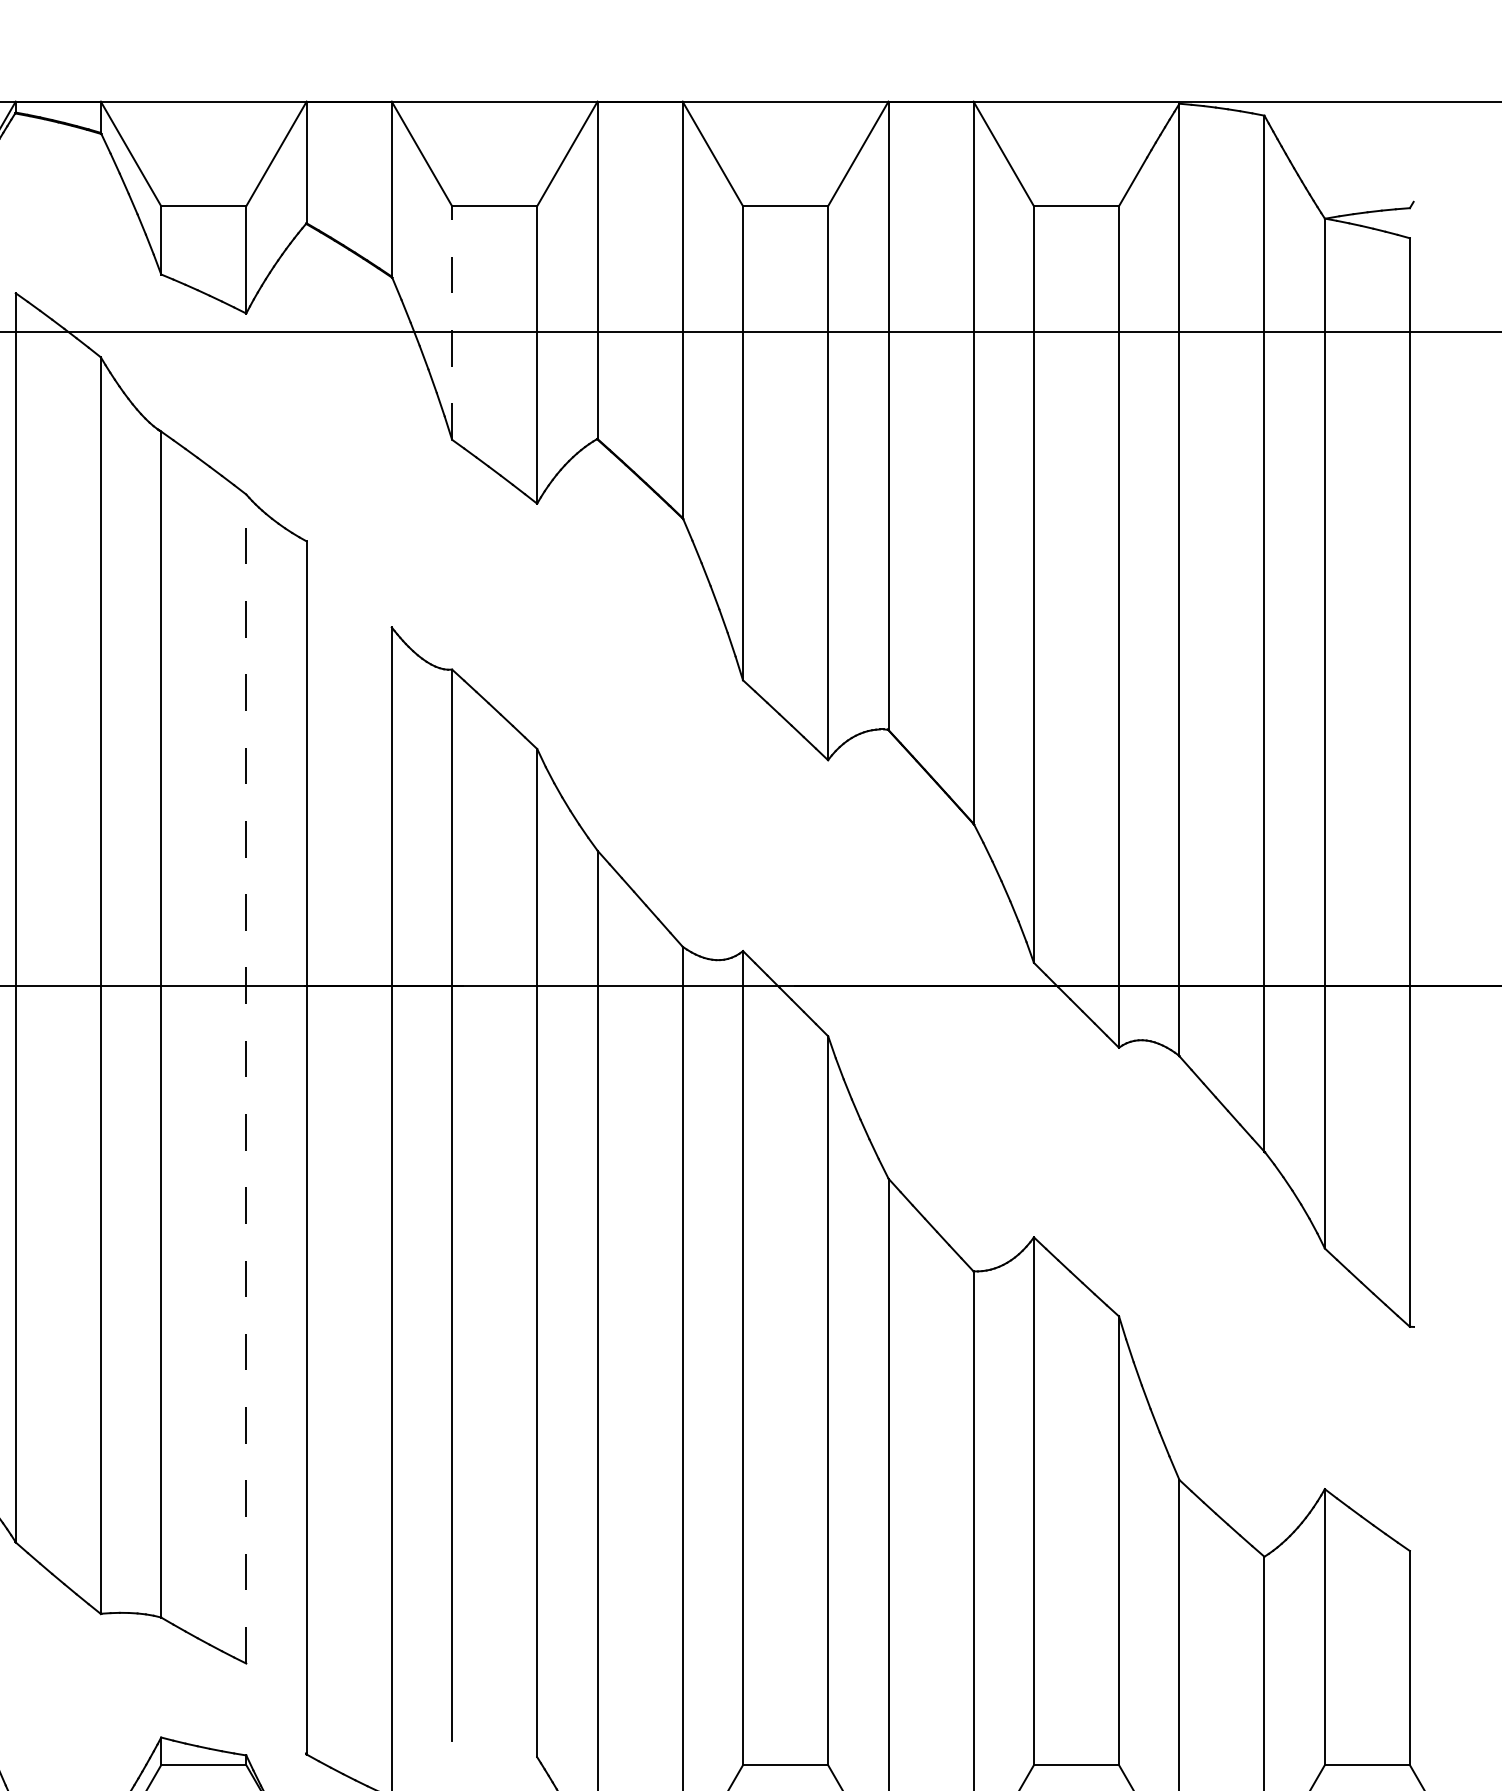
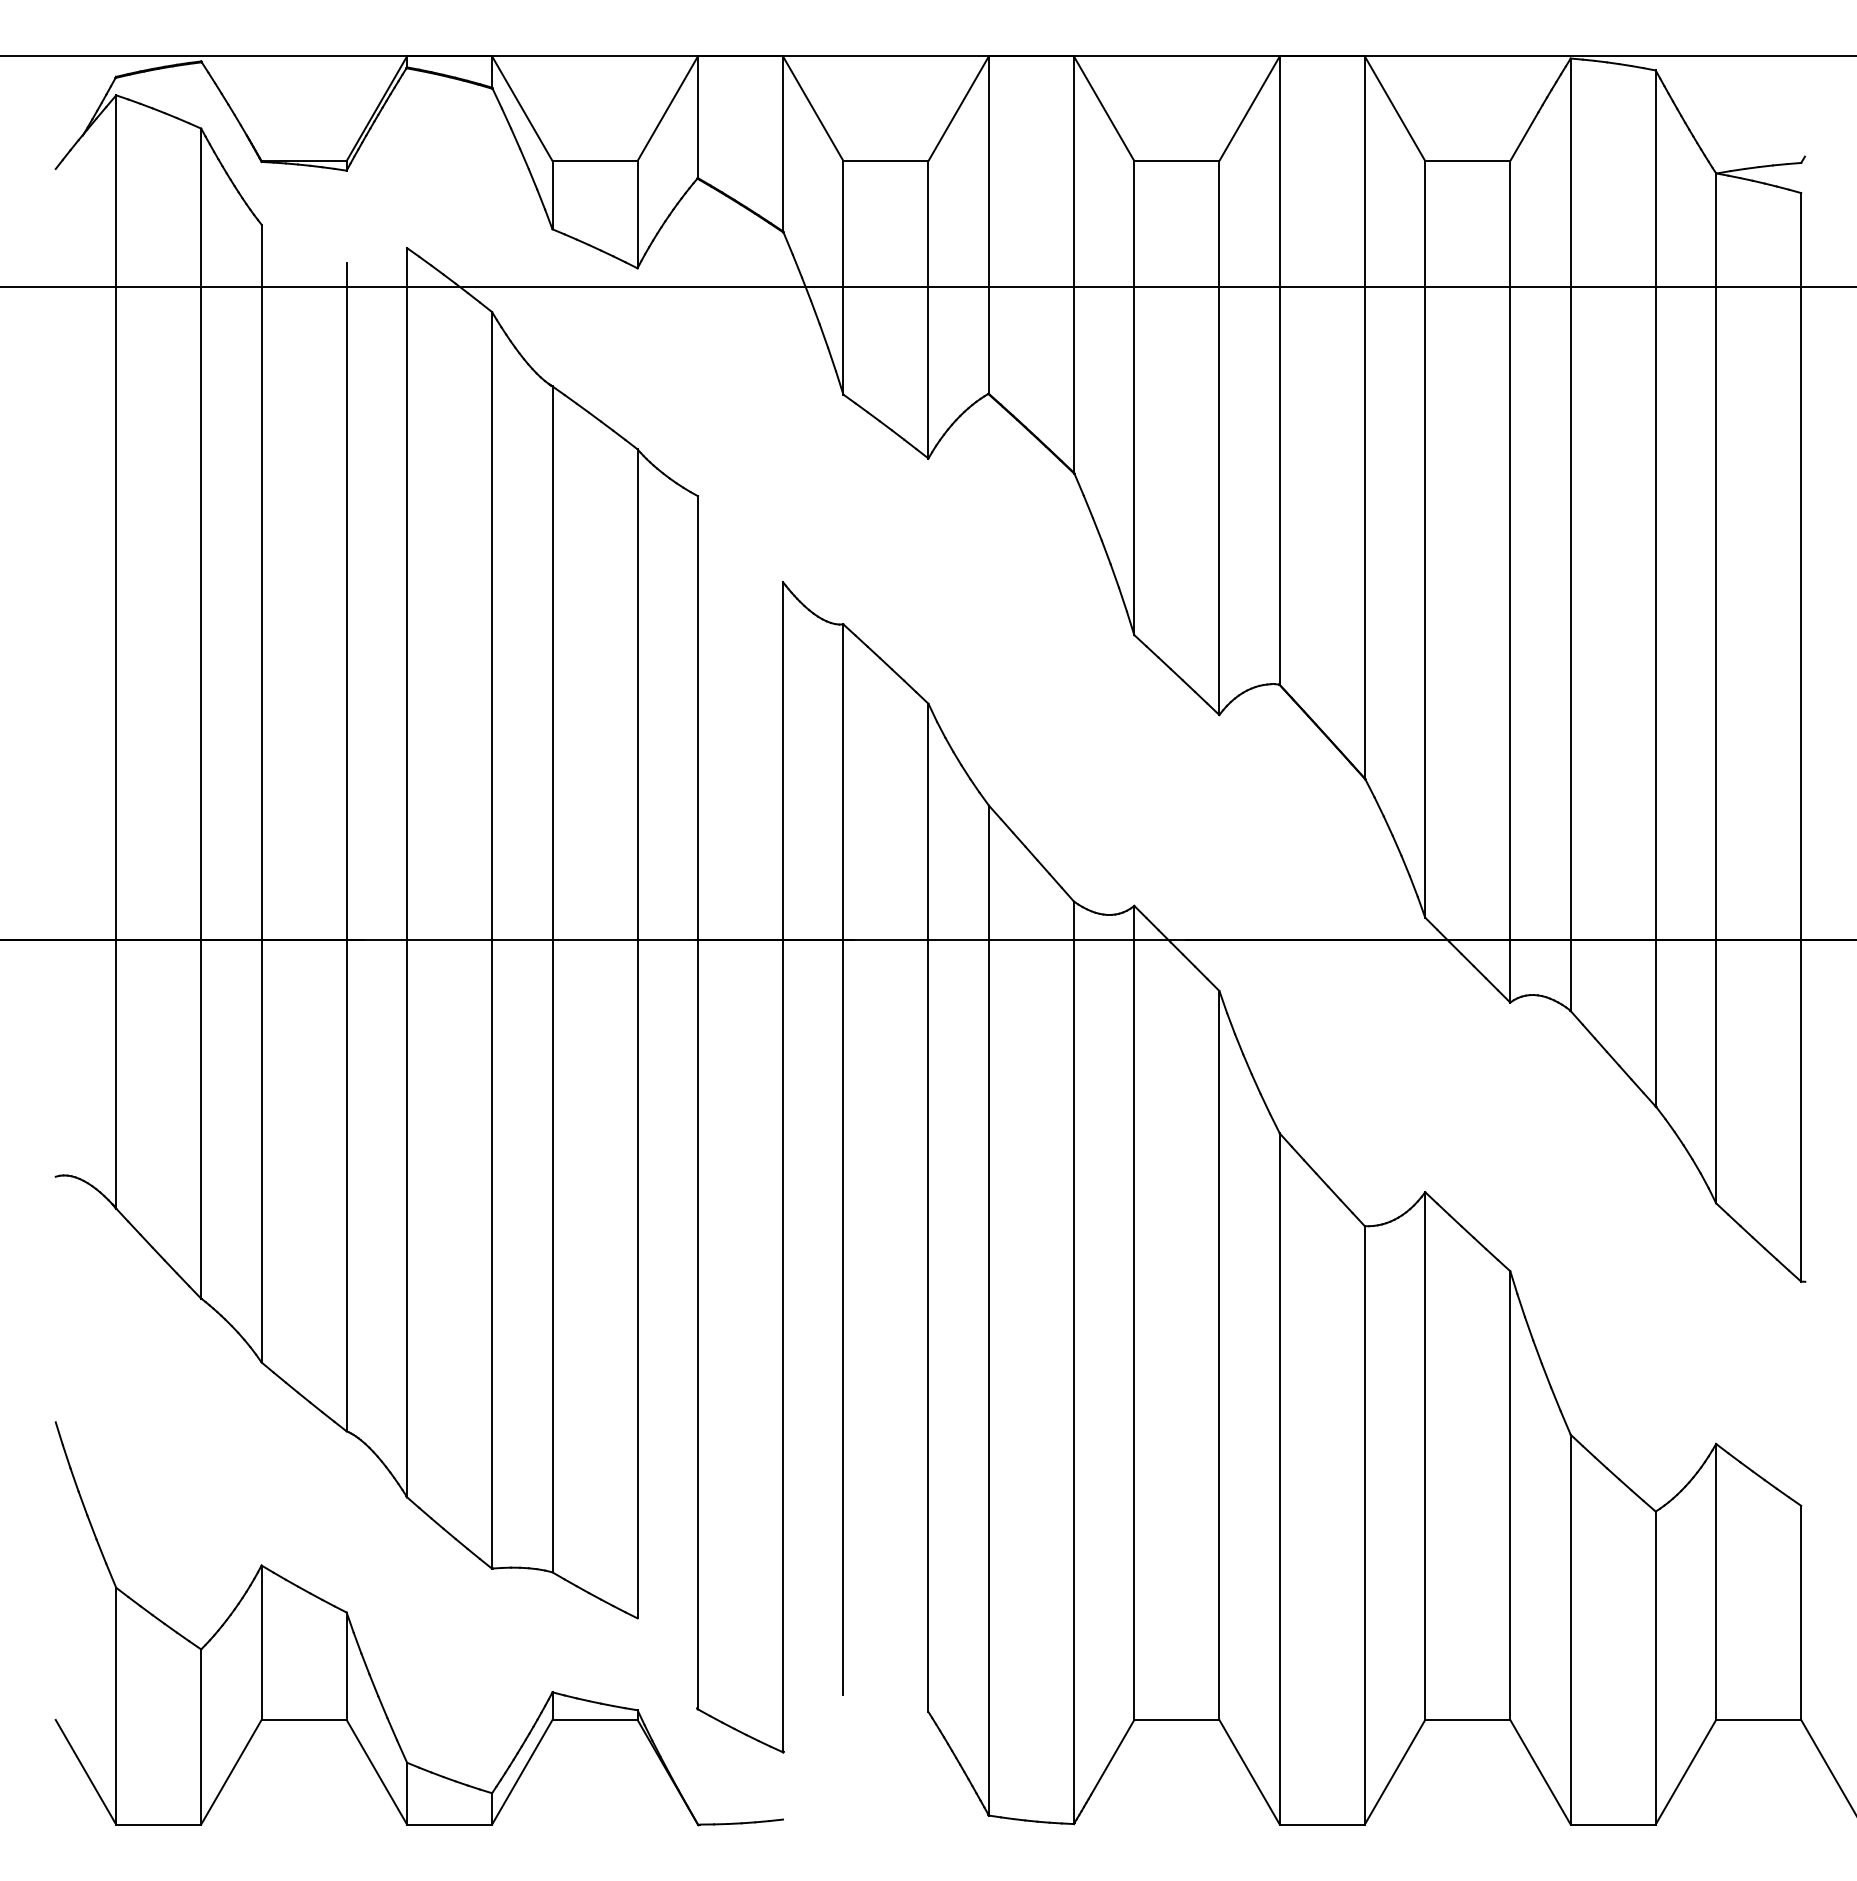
line: (452, 322) -> (843, 277), dashed -> solid
line: (246, 1078) -> (637, 1033), dashed -> solid

